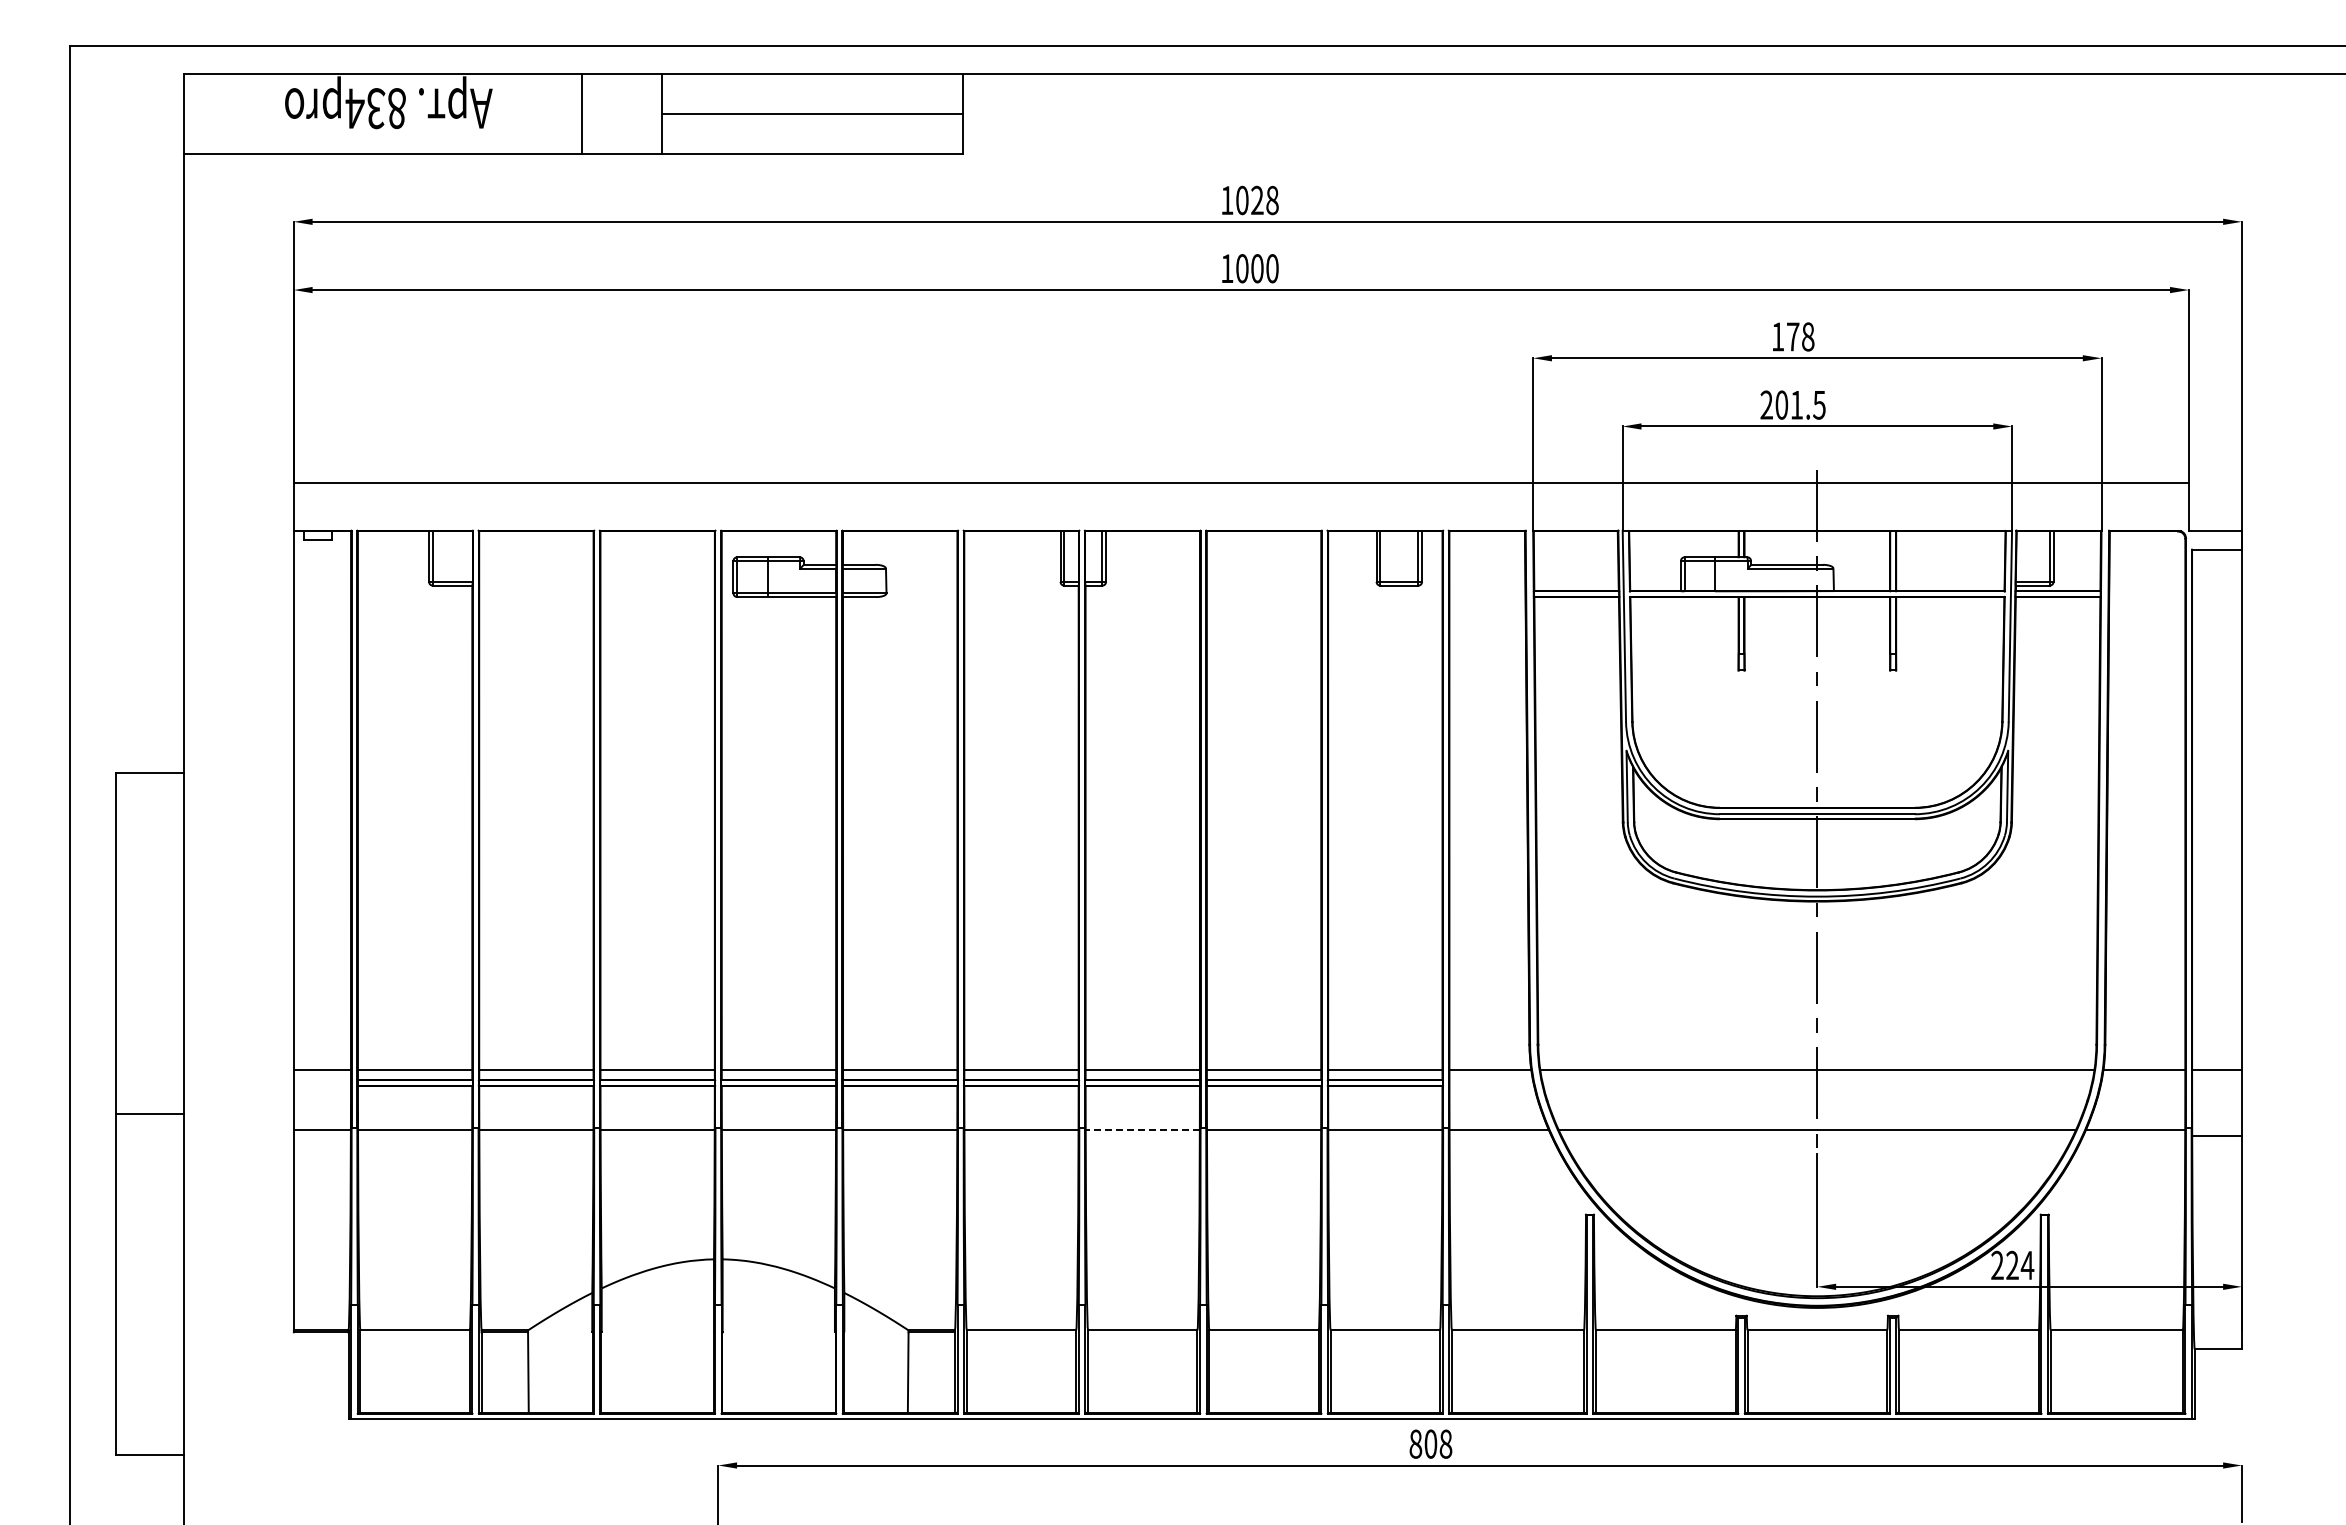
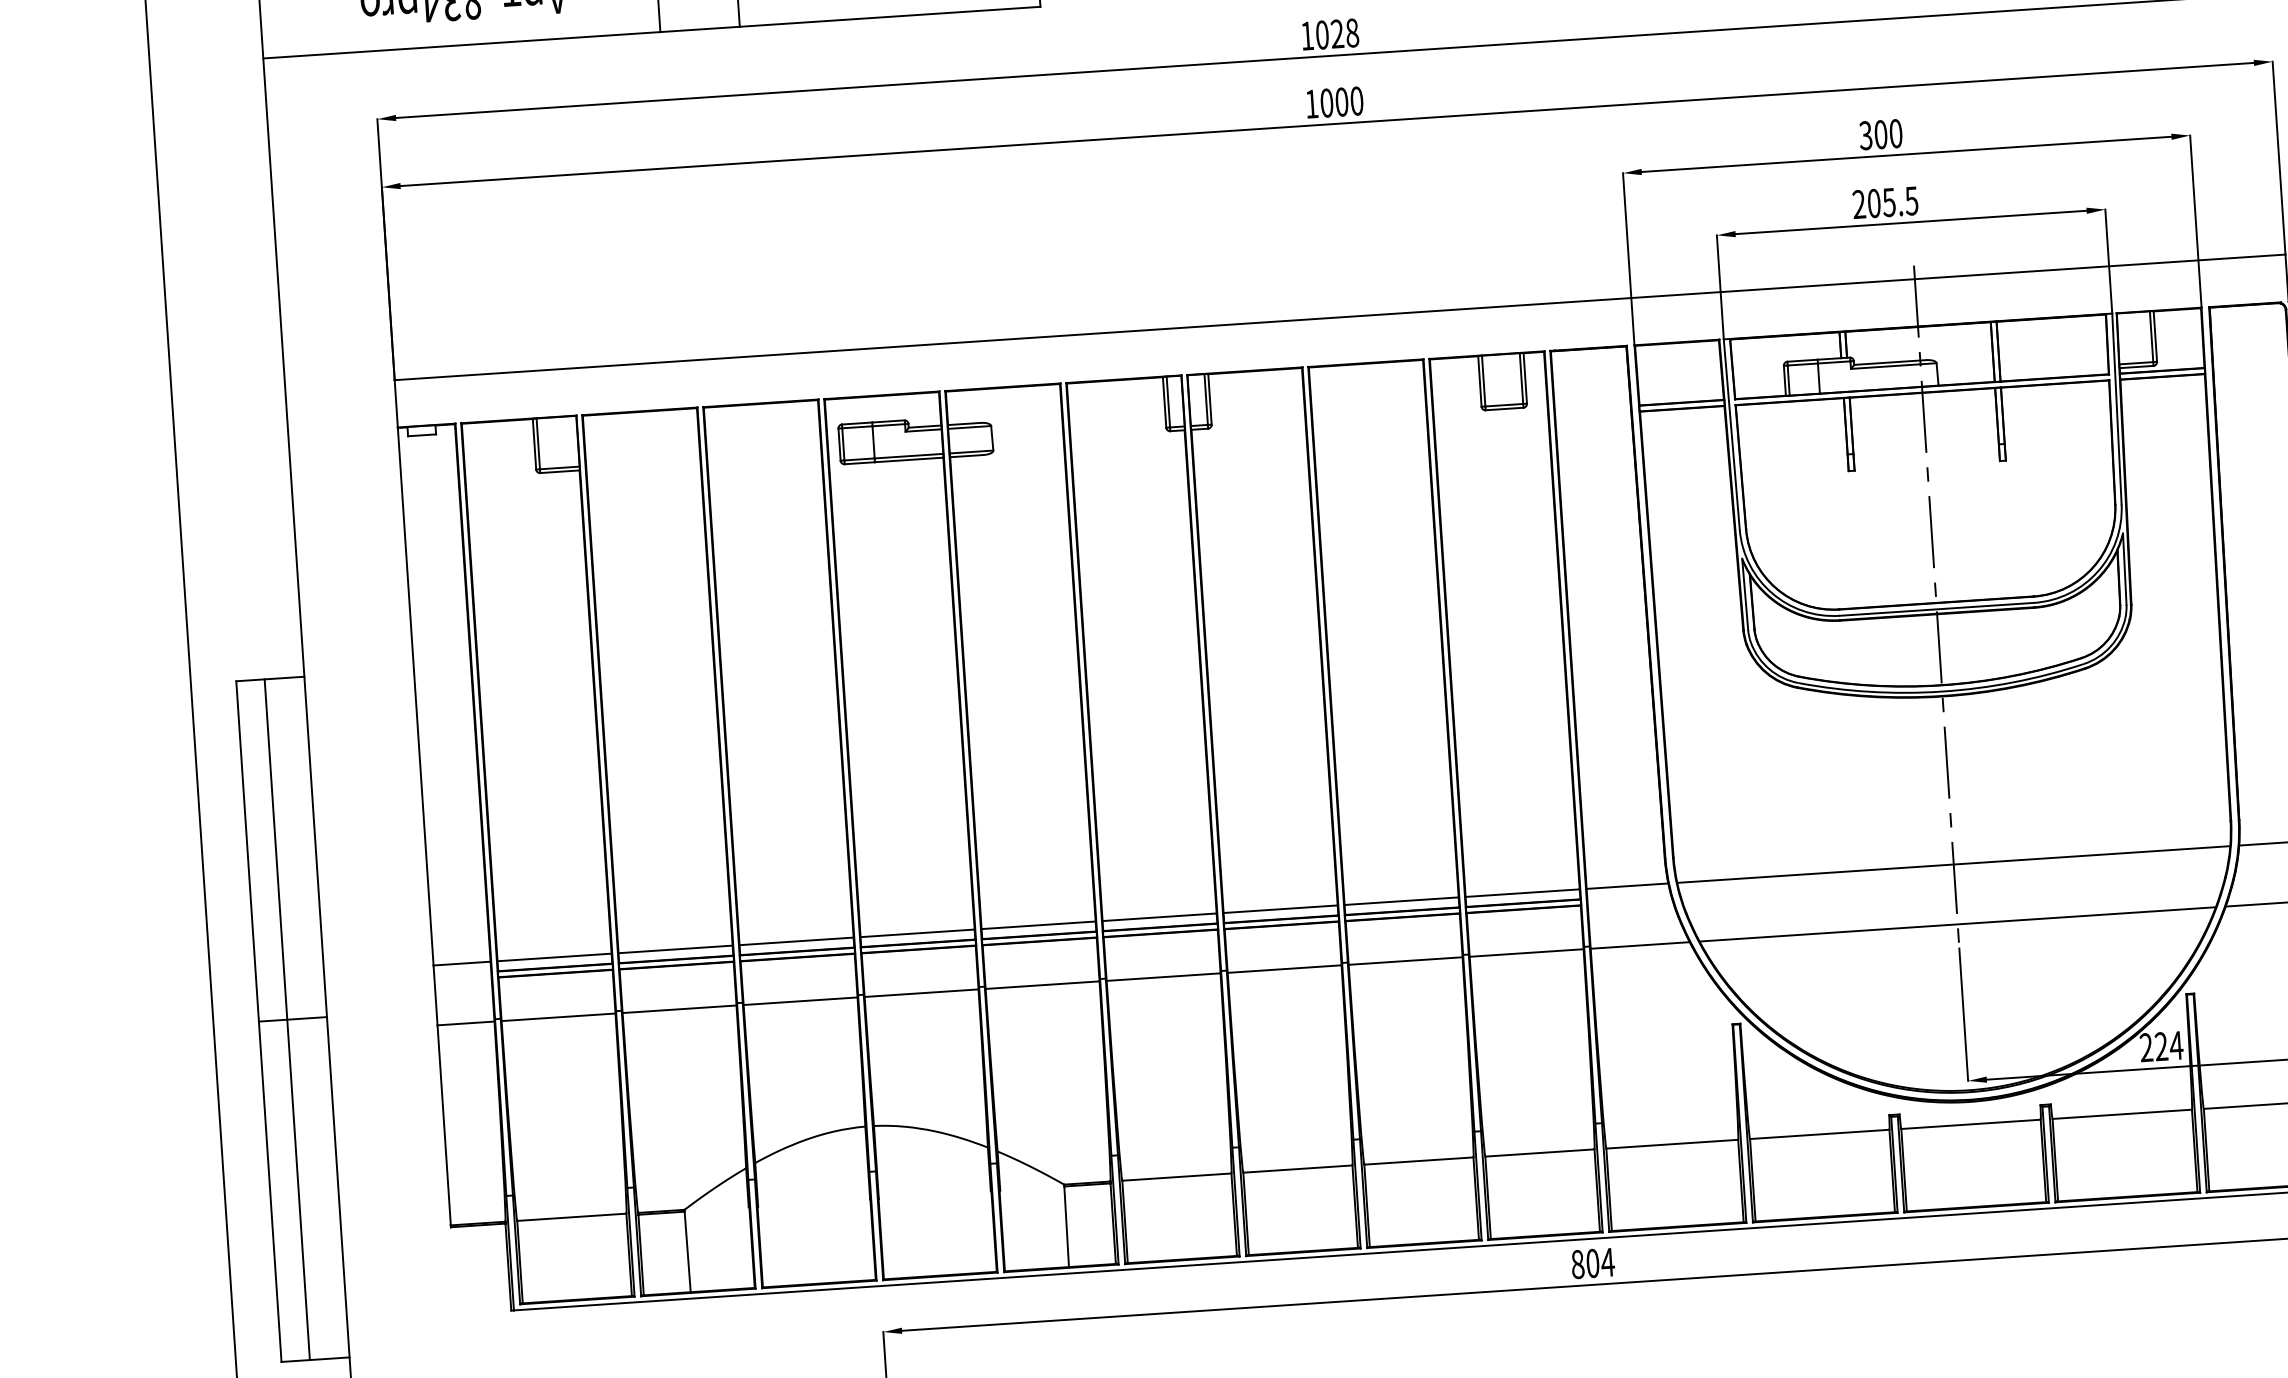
text: (1792, 336) -> (1880, 134), 178 -> 300
text: (1796, 405) -> (1888, 202), 201.5 -> 205.5
line: (144, 1114) -> (287, 1019), added
line: (1142, 1129) -> (1284, 968), dashed -> solid
text: (1445, 1443) -> (1607, 1261), 808 -> 804

